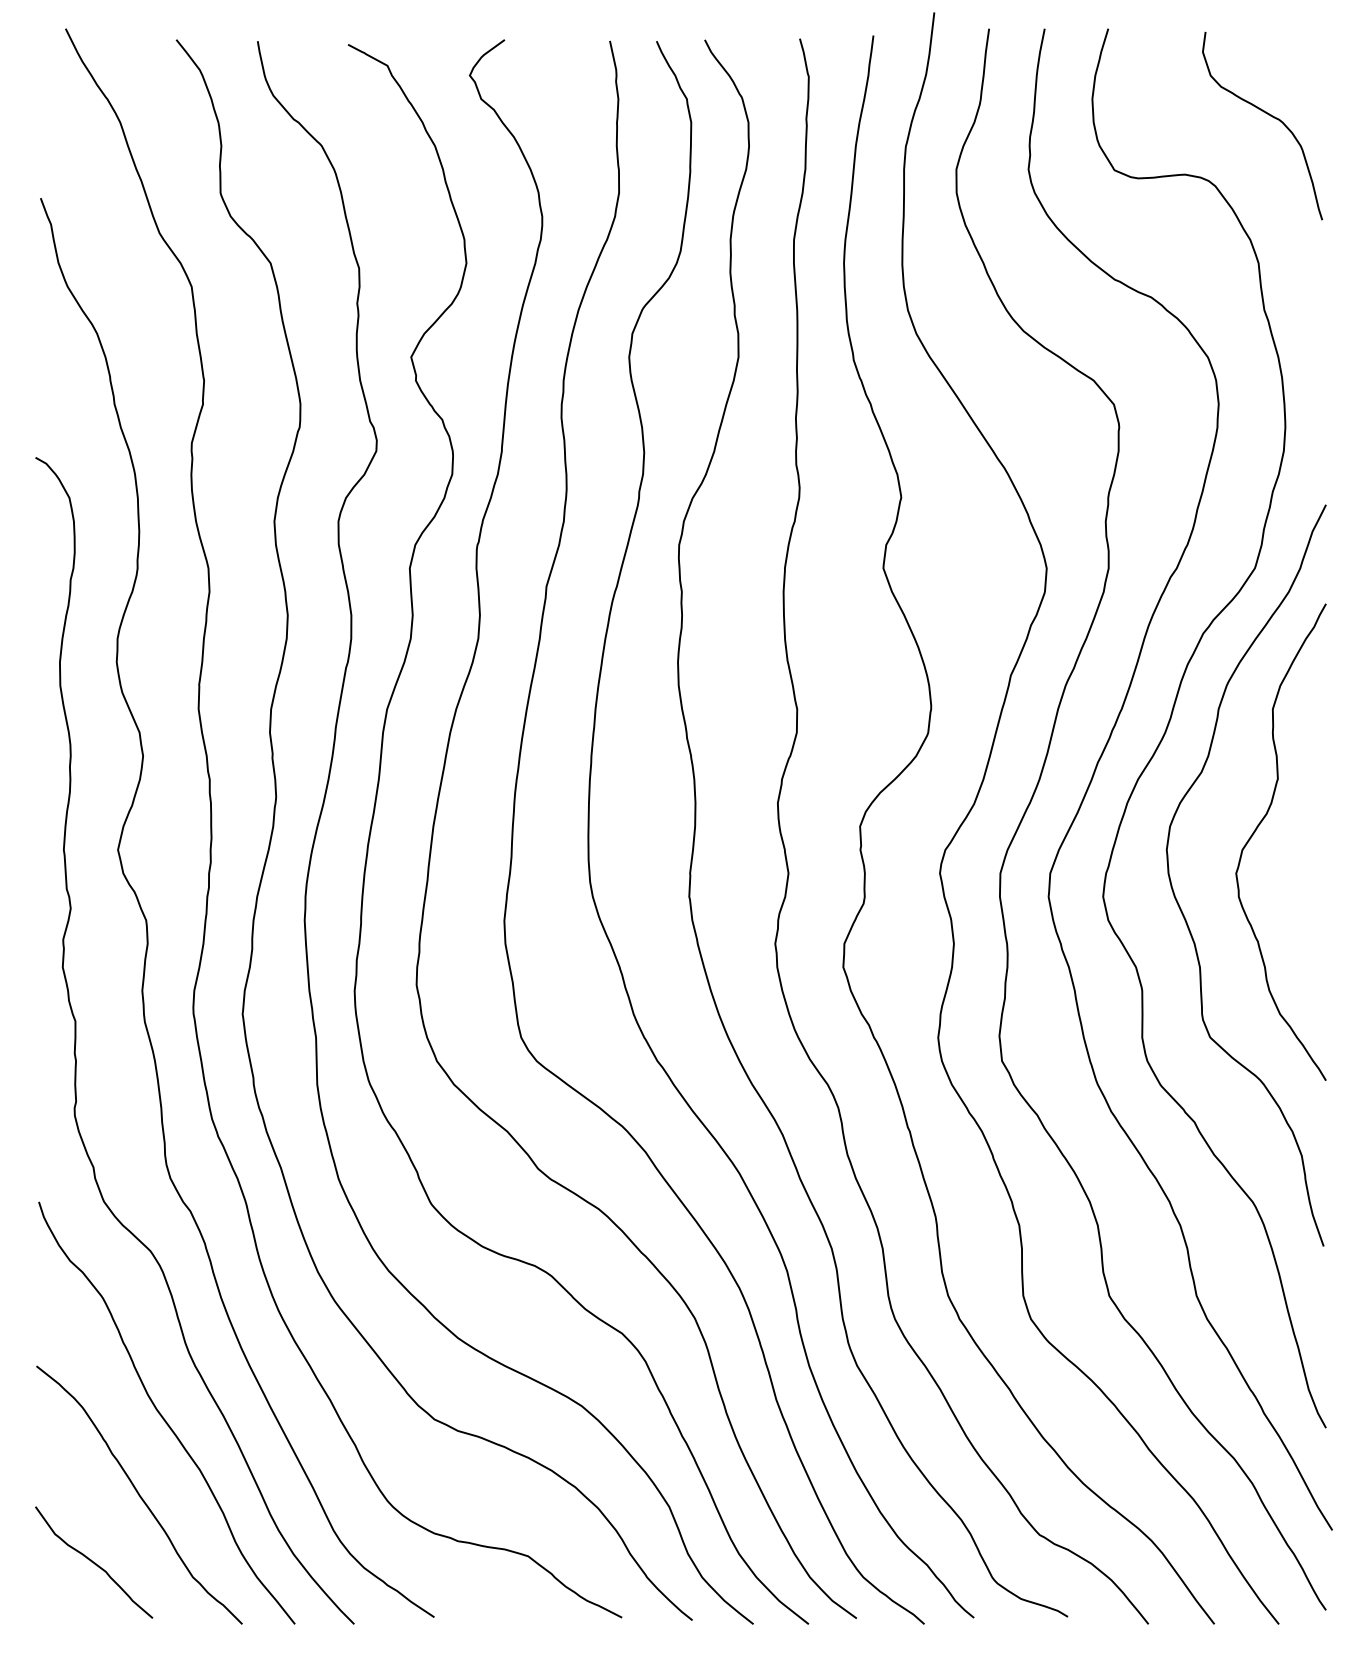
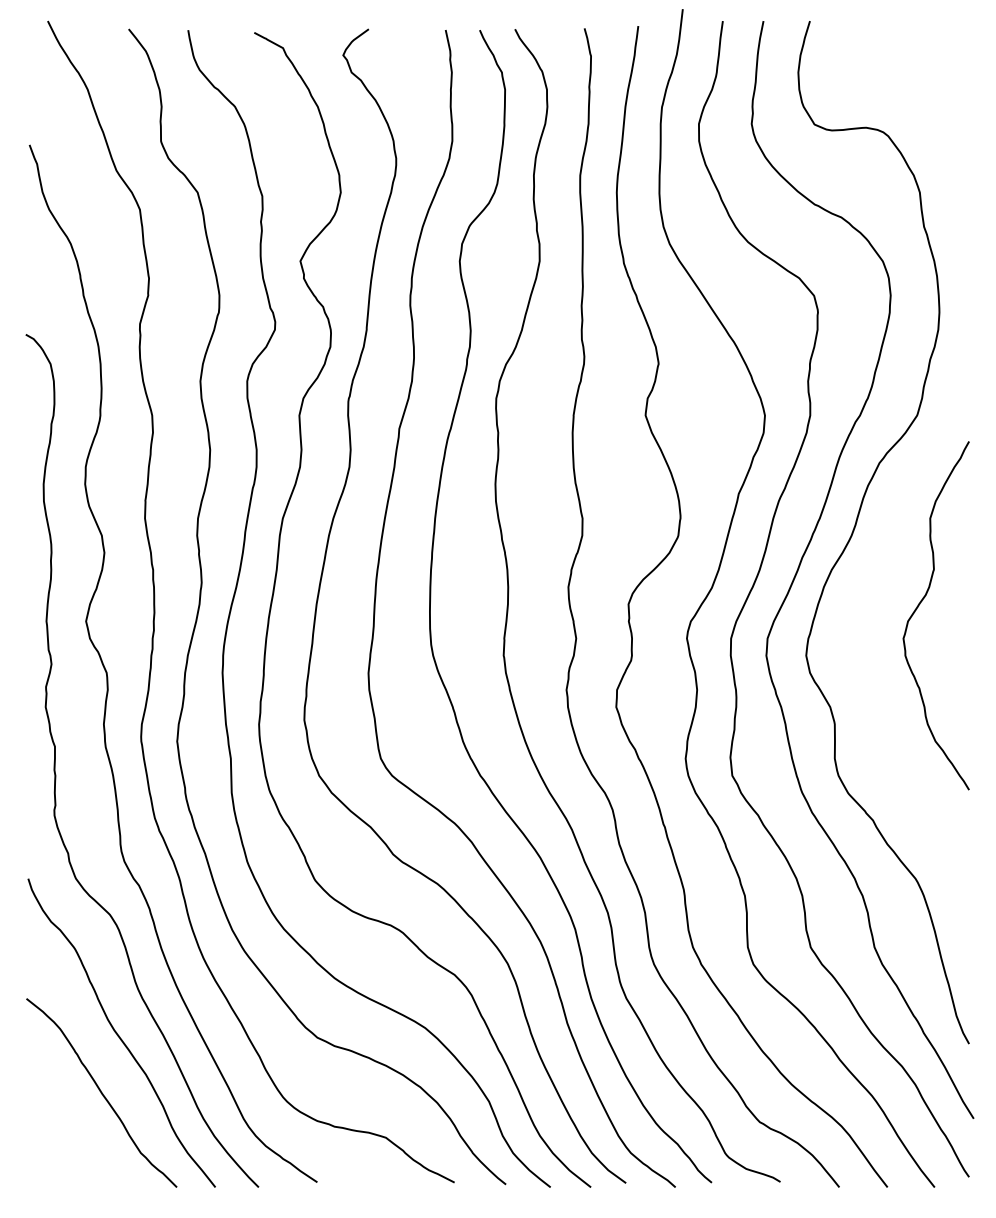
curve: (1268, 115) -> (927, 84), removed
curve: (1181, 908) -> (863, 664), removed
curve: (94, 1562) -> (68, 1142), removed

